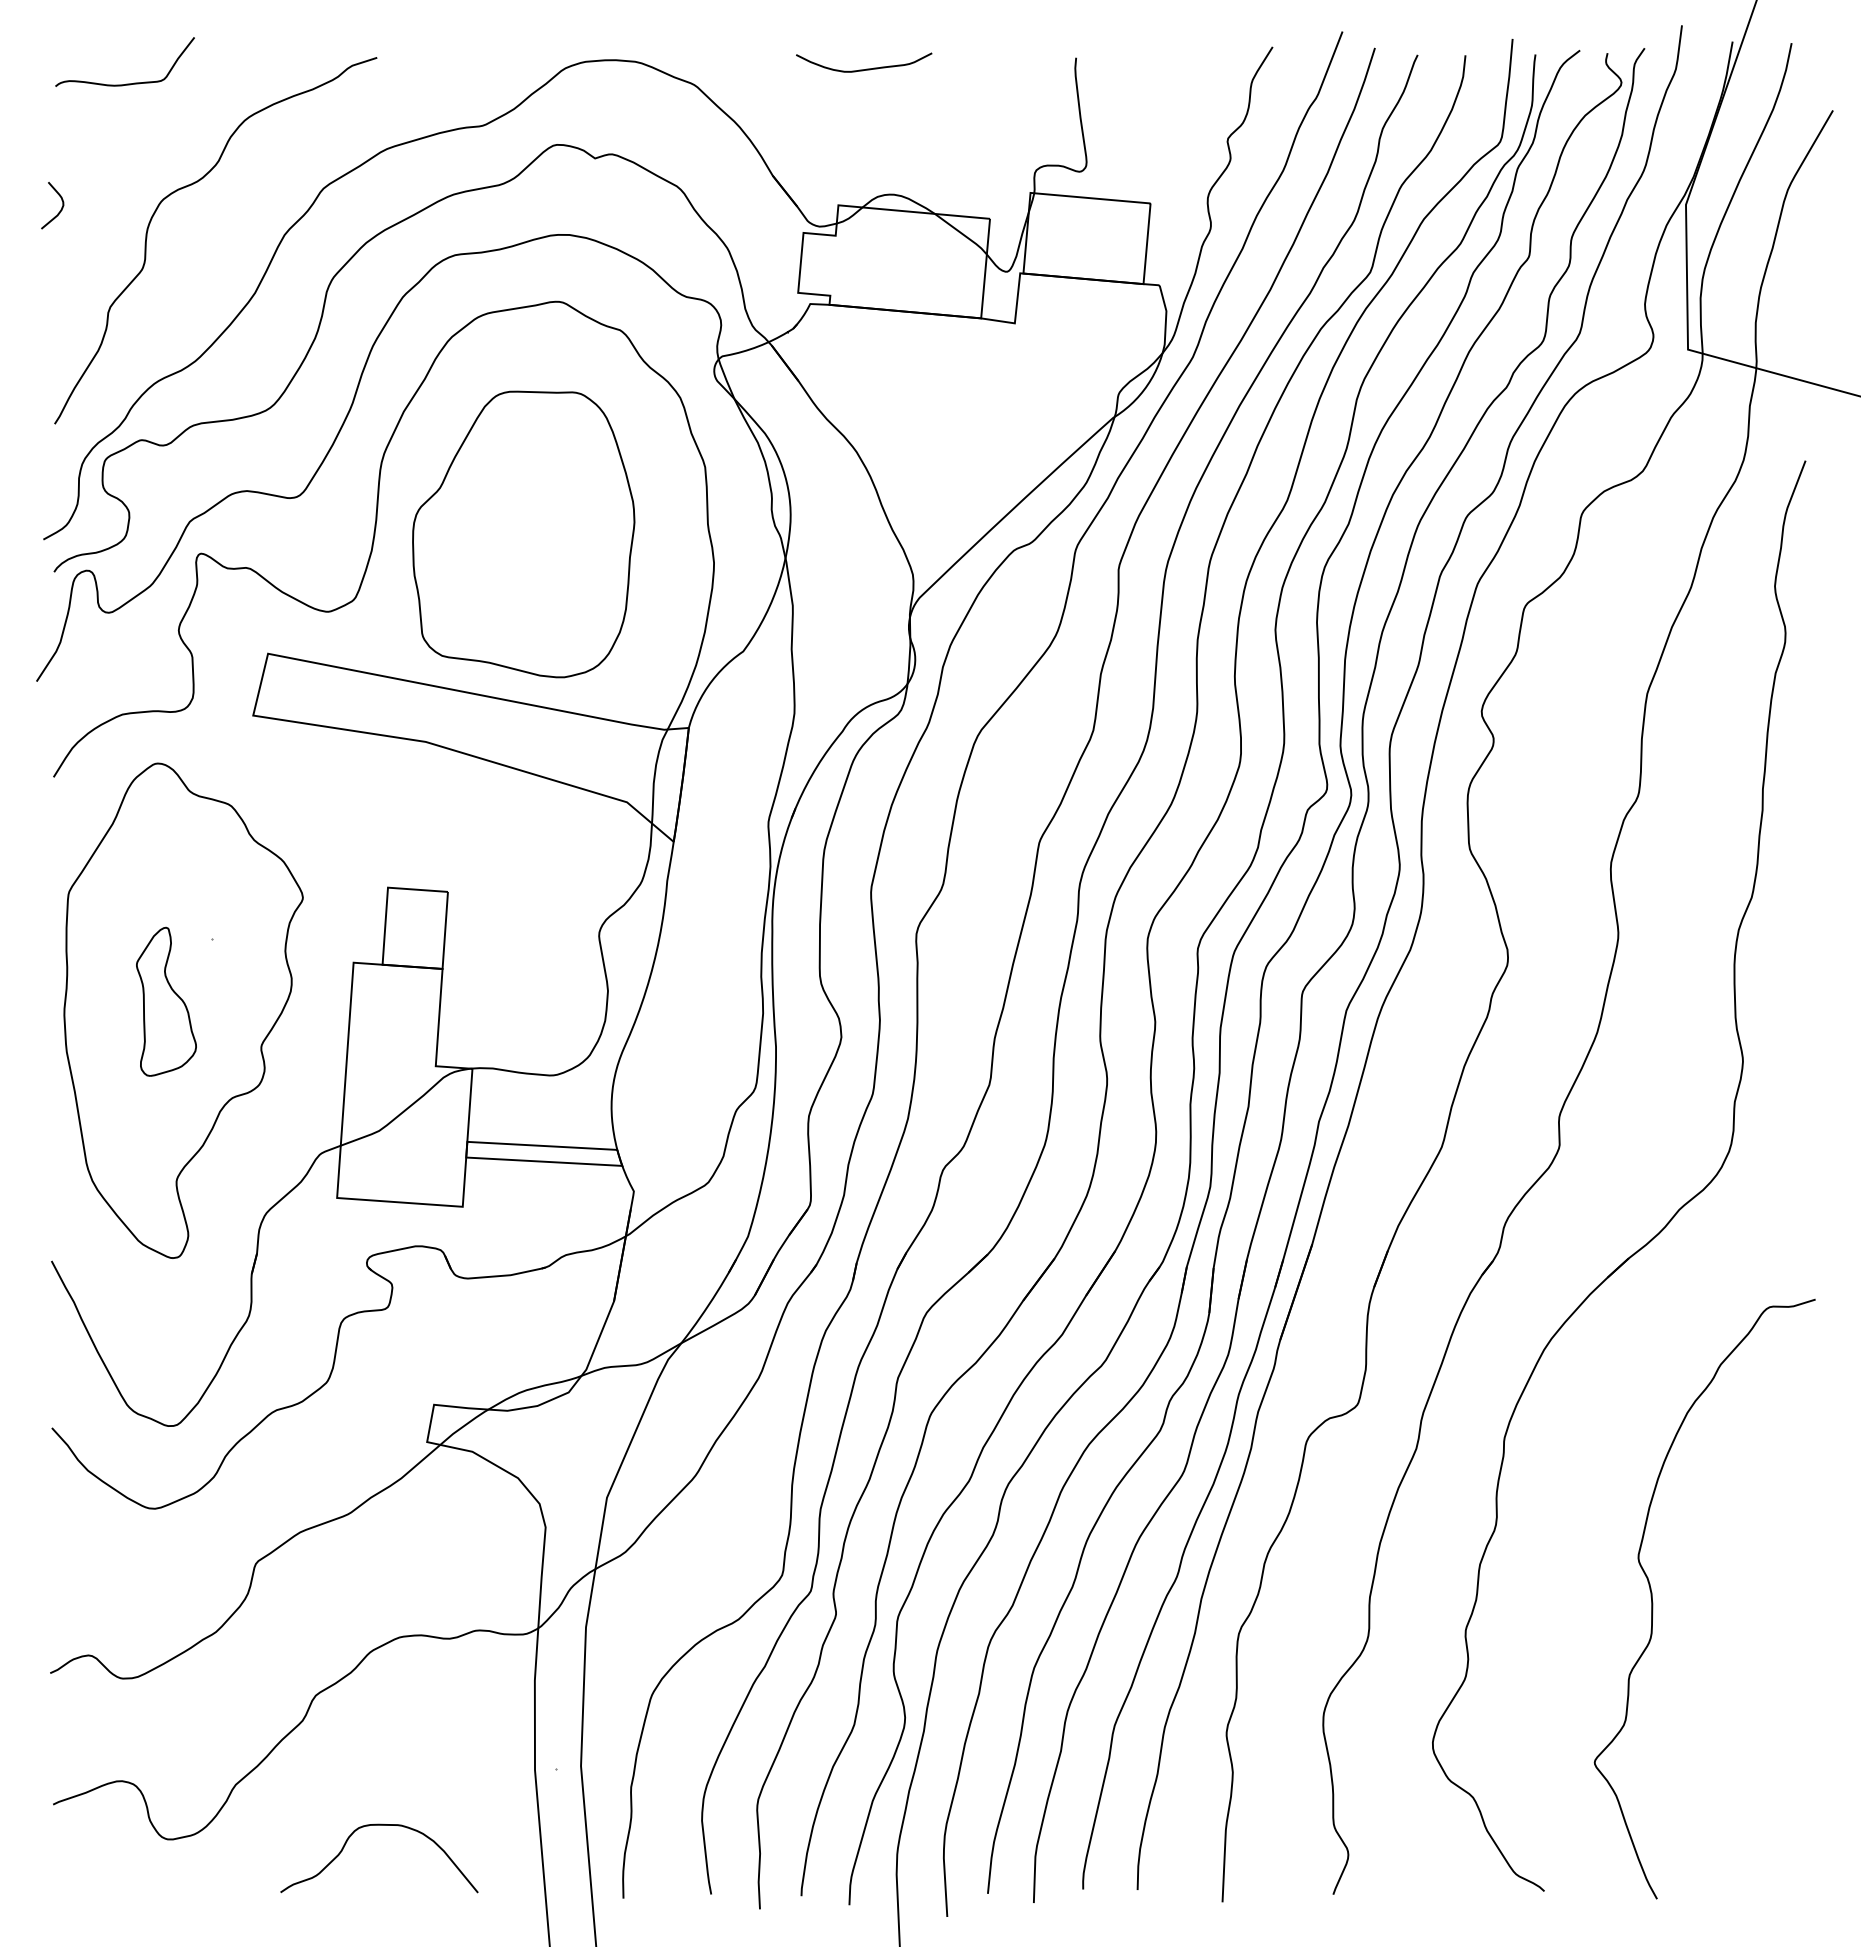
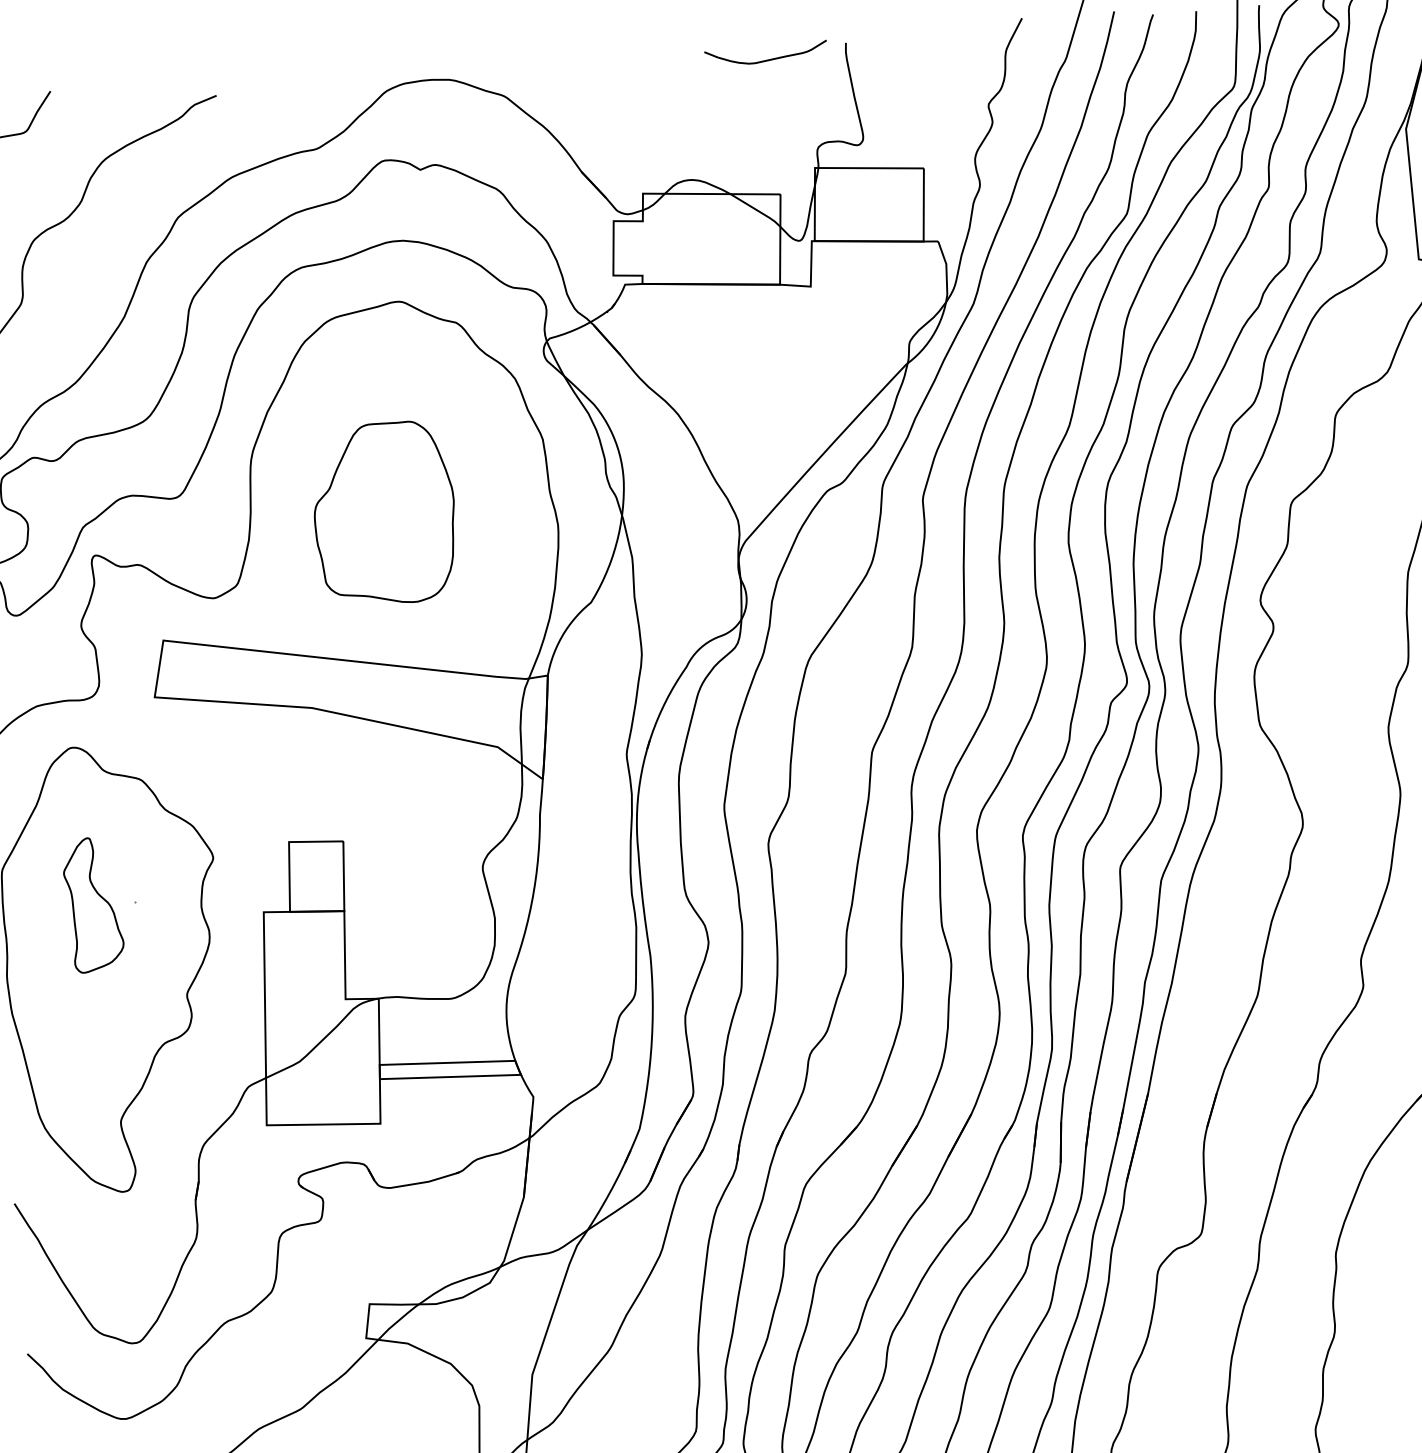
curve: (866, 68) -> (768, 59), moved
part: (523, 534) -> (384, 513), size x0.7
part: (166, 1001) -> (93, 904), moved

